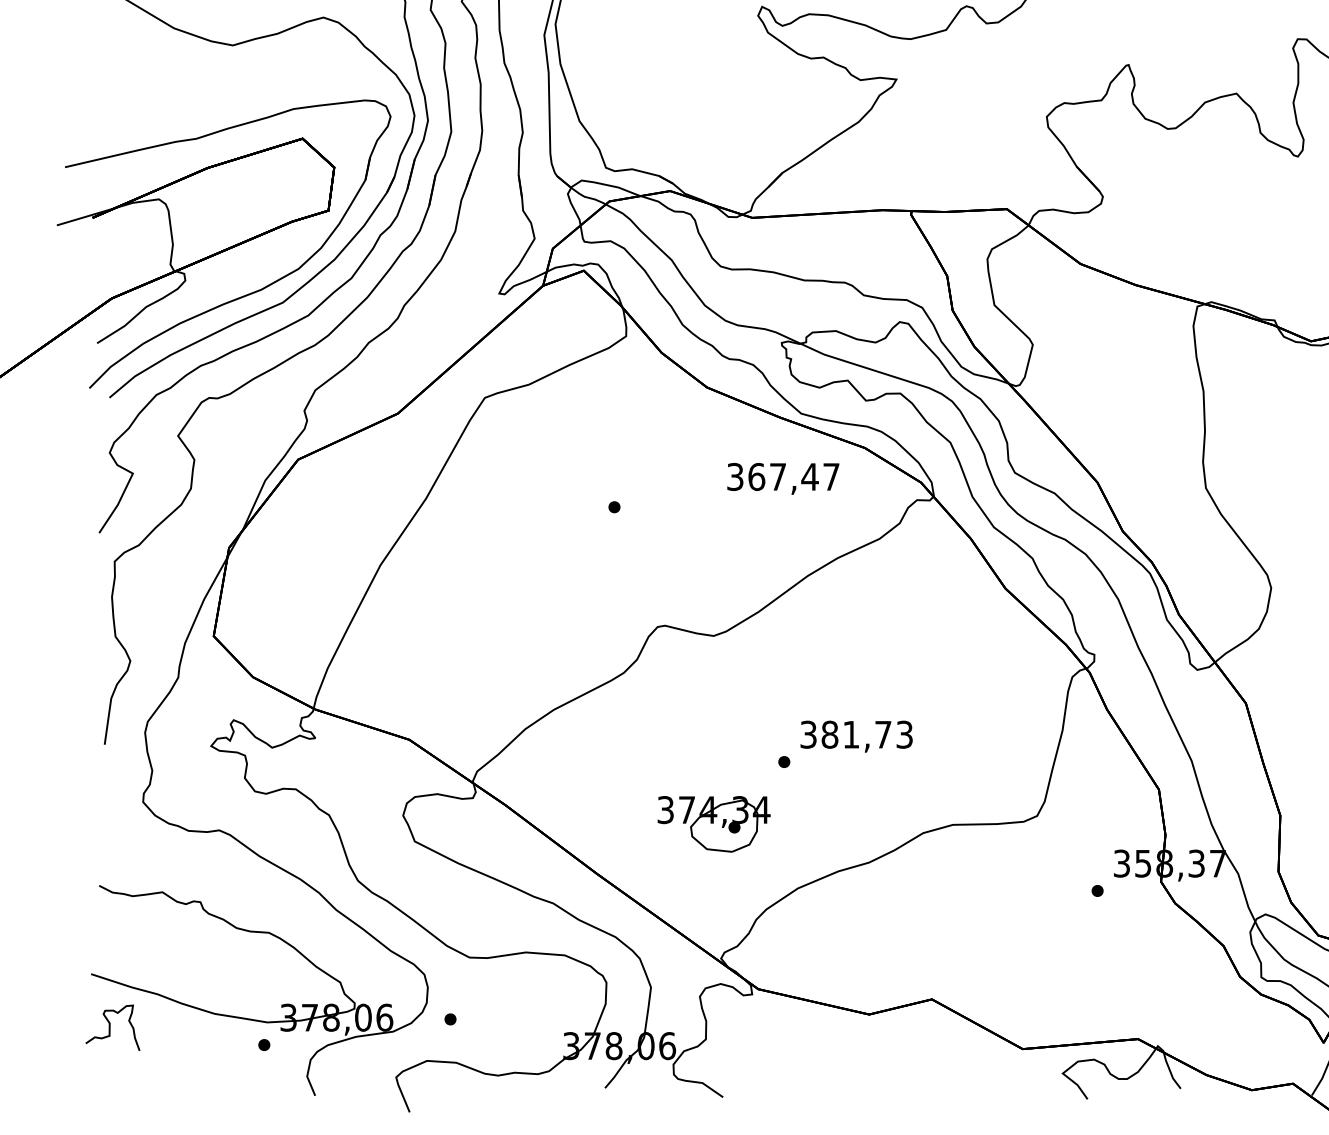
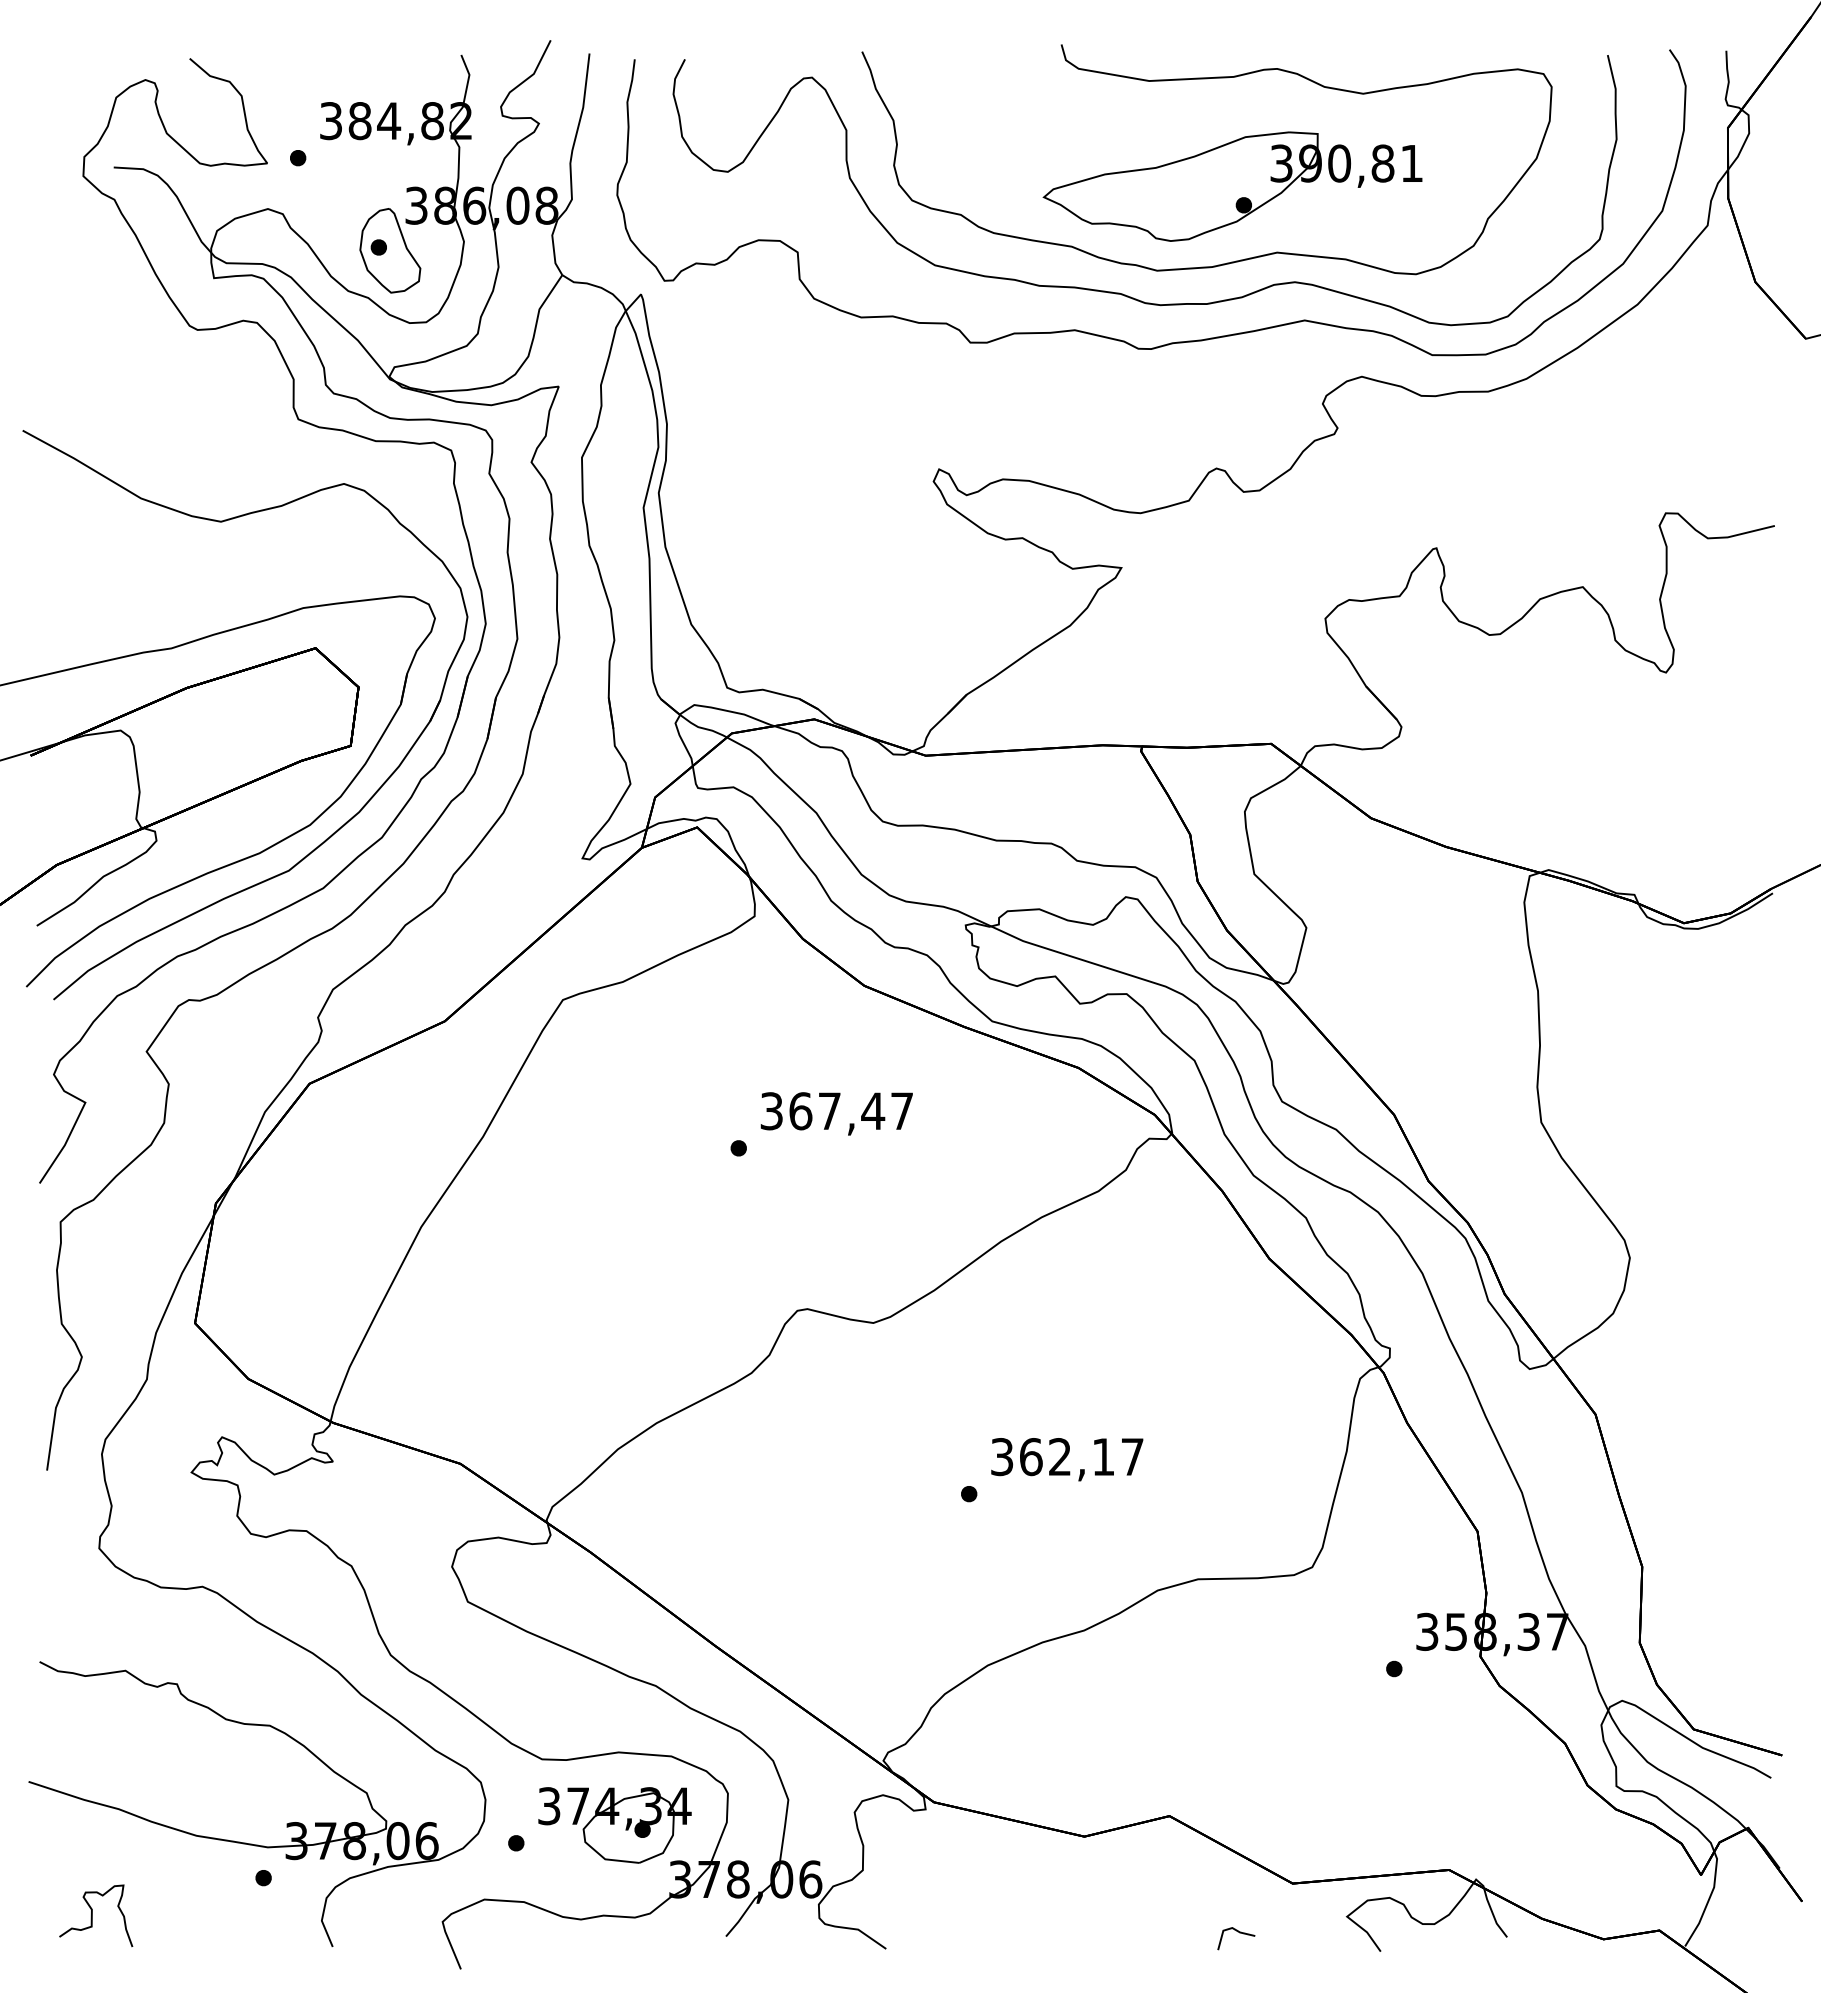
text: (783, 478) -> (836, 1113), moved
text: (867, 735) -> (1081, 1457), 381,73 -> 362,17
part: (713, 824) -> (614, 1825), moved
curve: (110, 1027) -> (92, 1915), moved
line: (983, 1085) -> (1239, 1933), added

